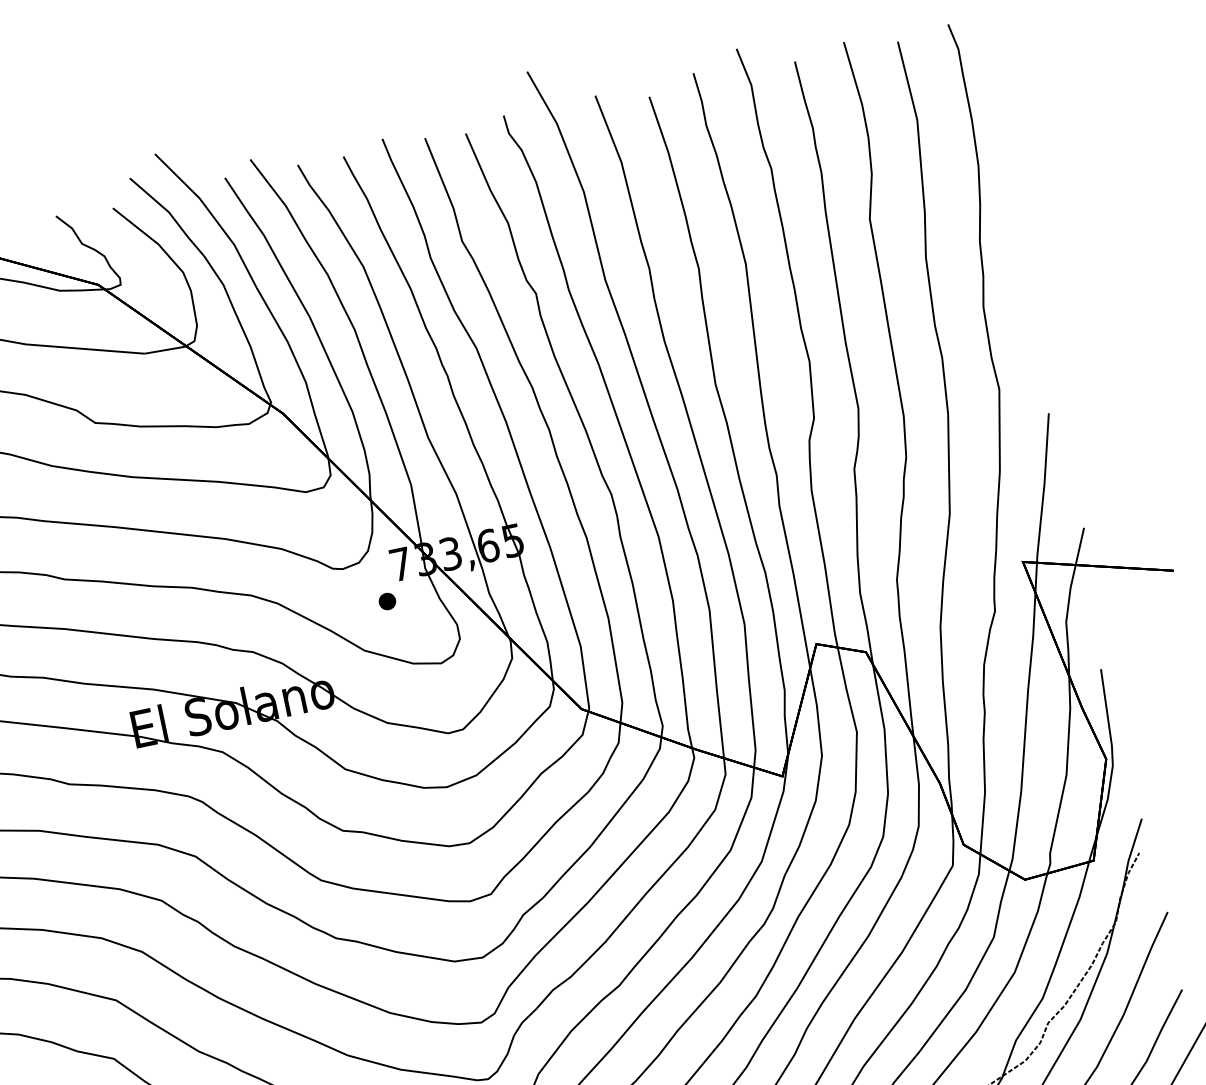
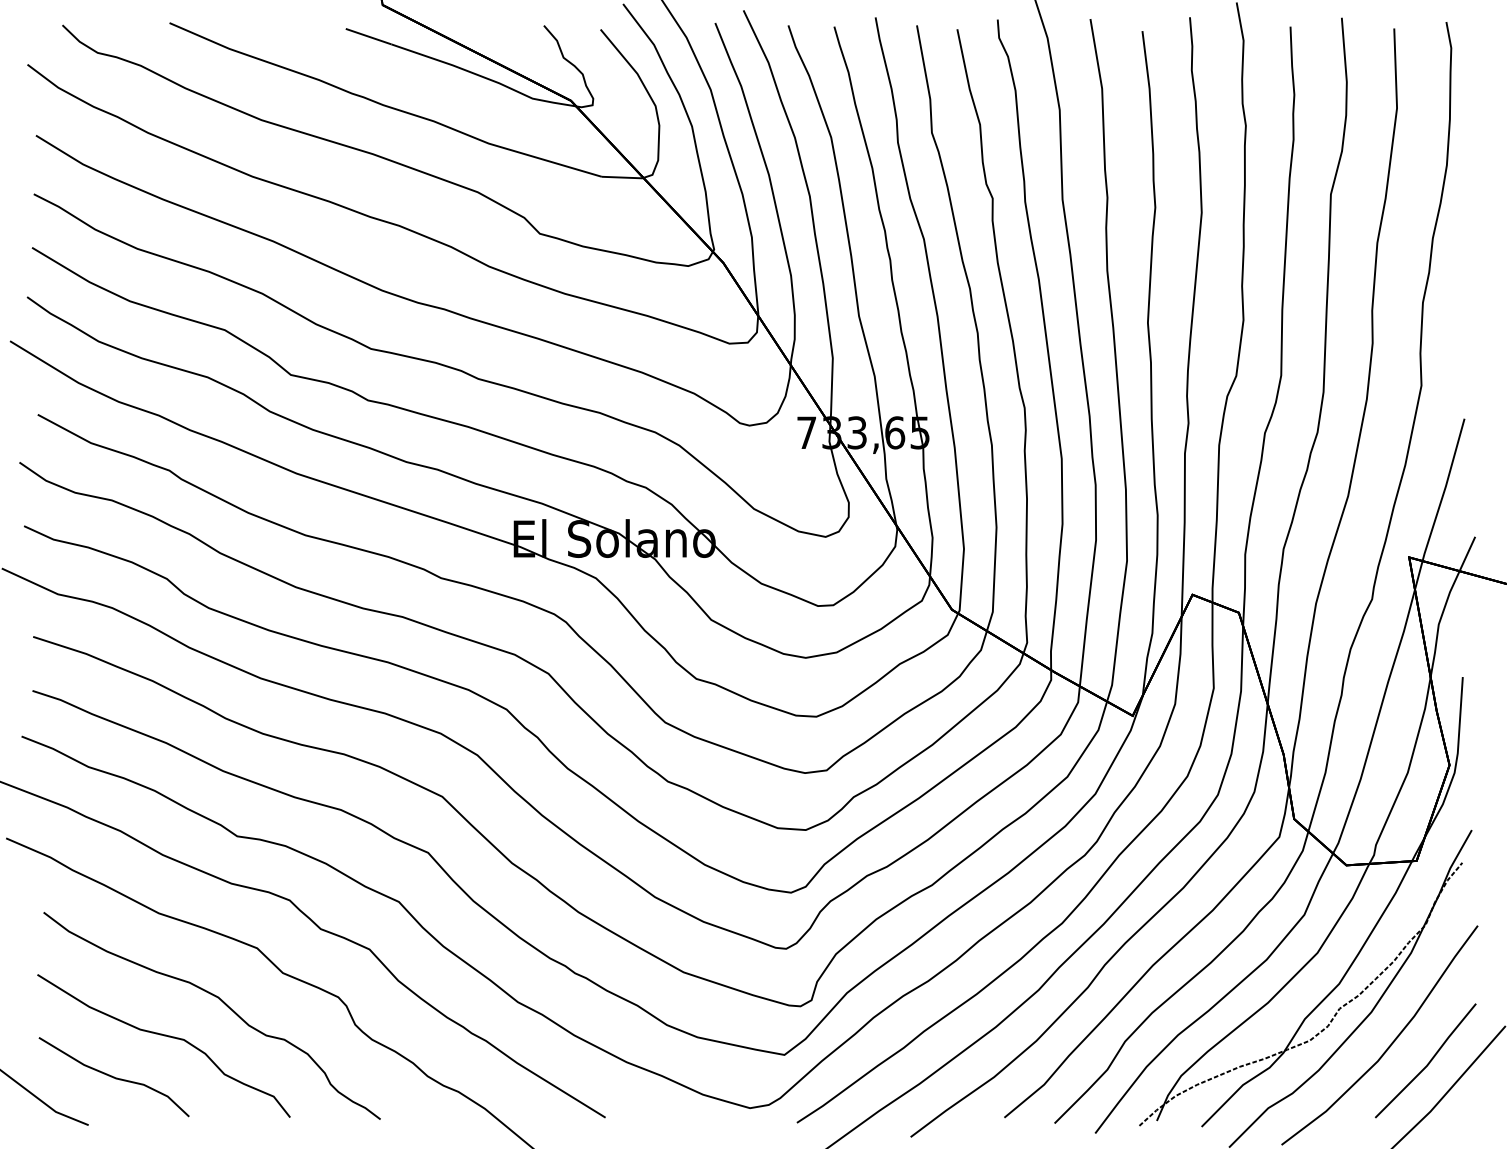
part: (386, 601) -> (785, 465), removed

